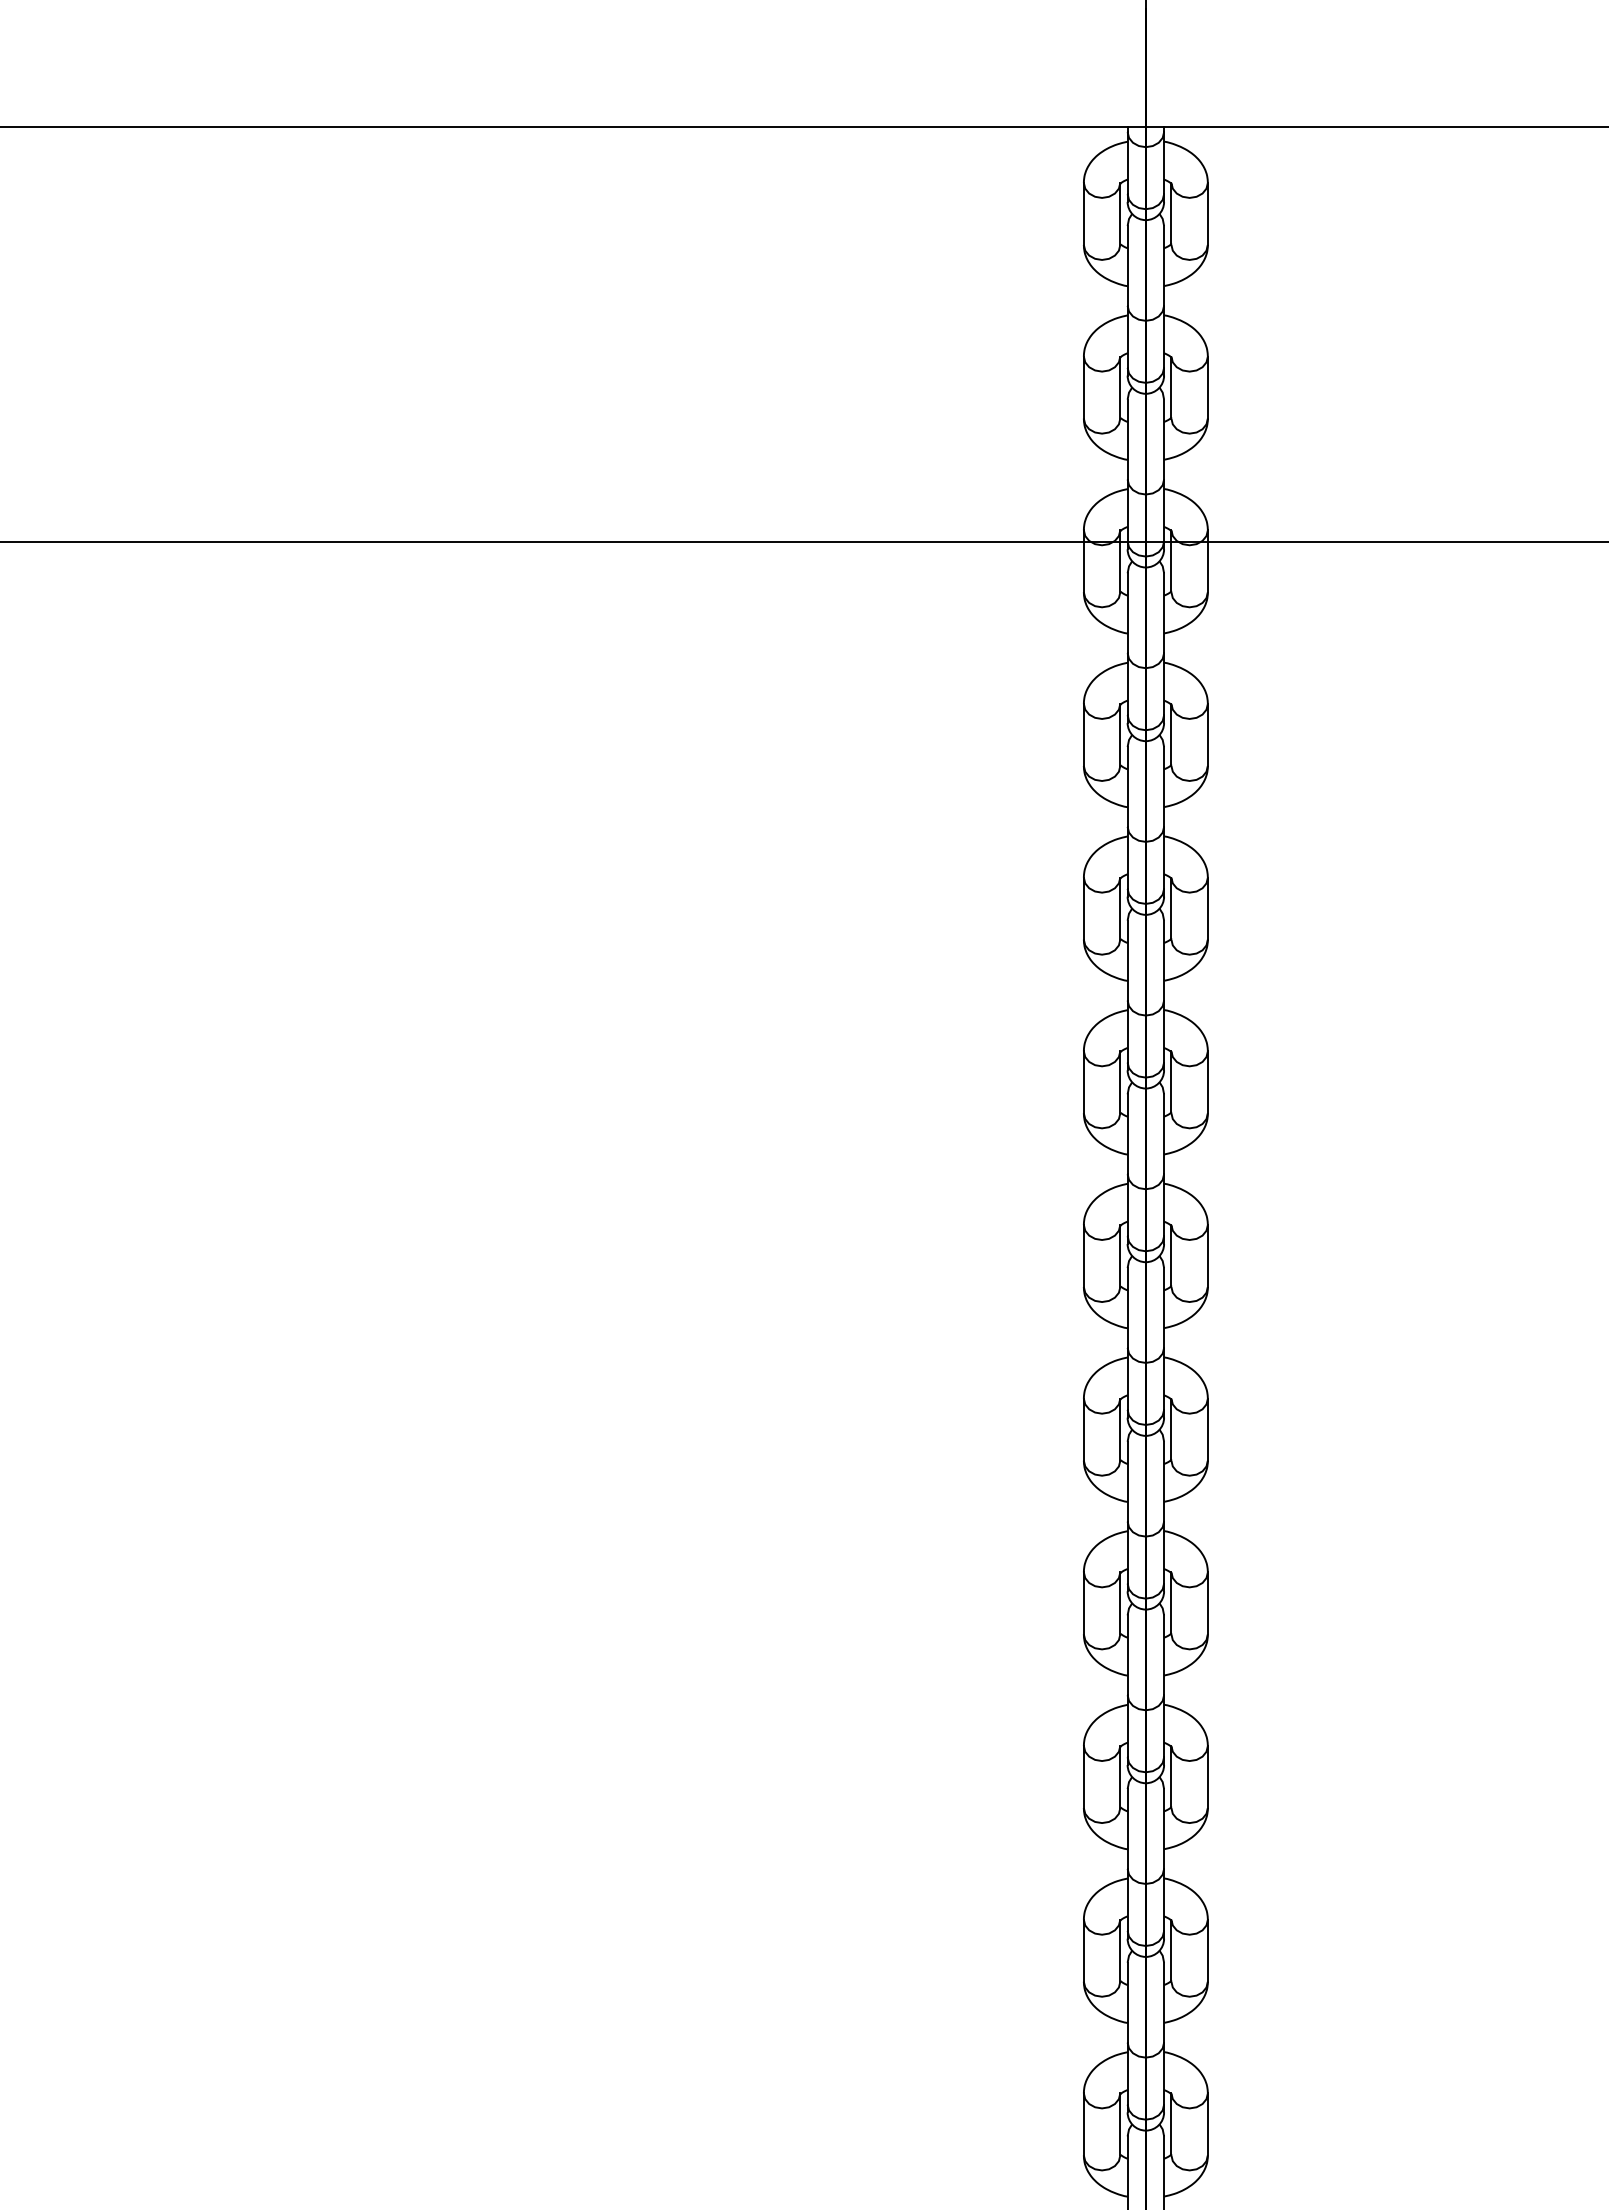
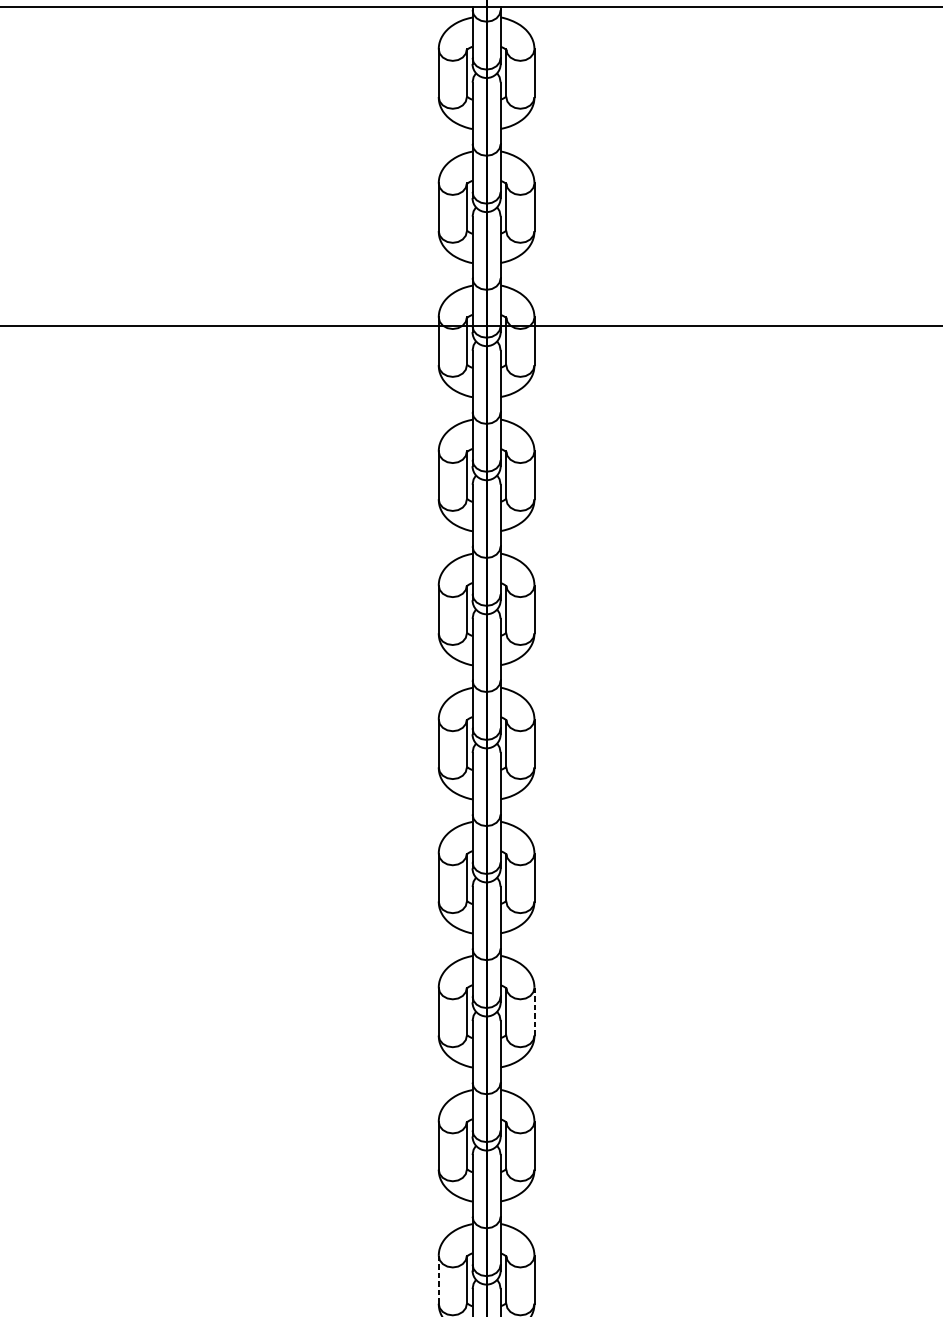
line: (1207, 1429) -> (534, 1011), solid -> dashed
line: (1083, 1777) -> (438, 1280), solid -> dashed

